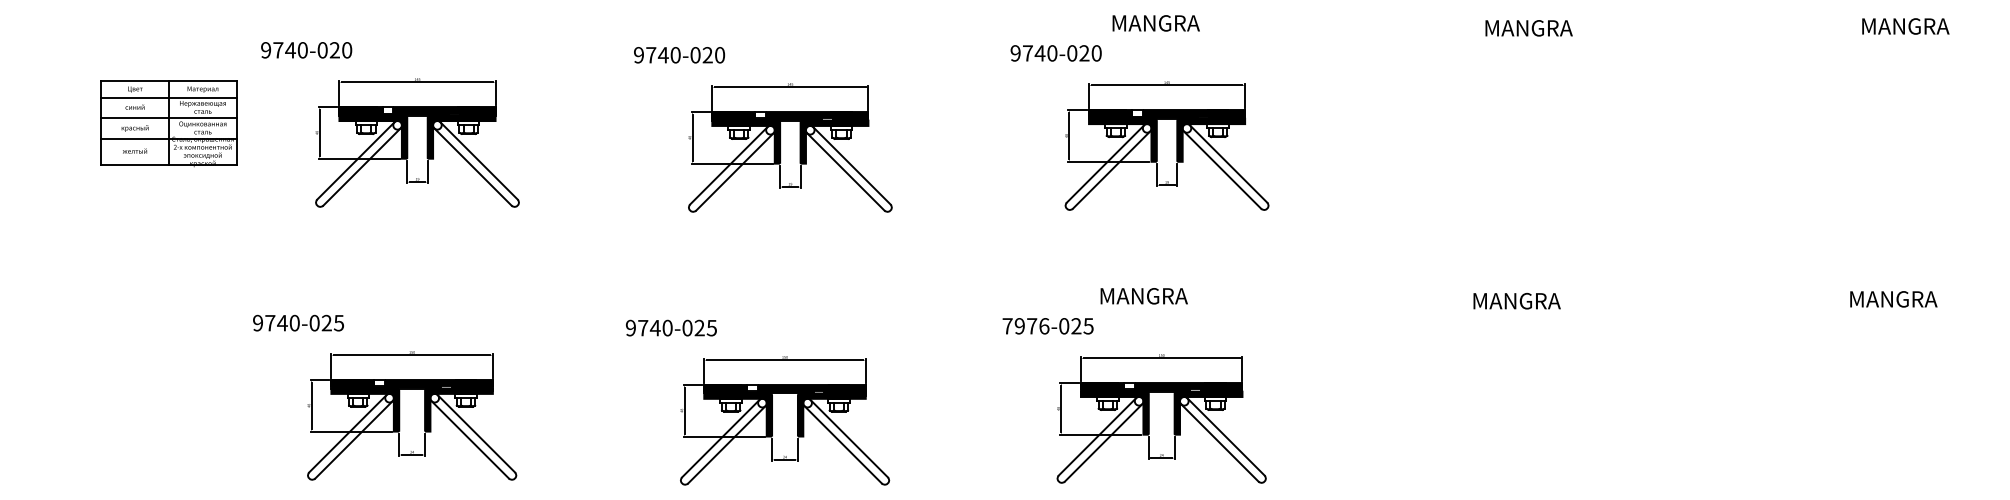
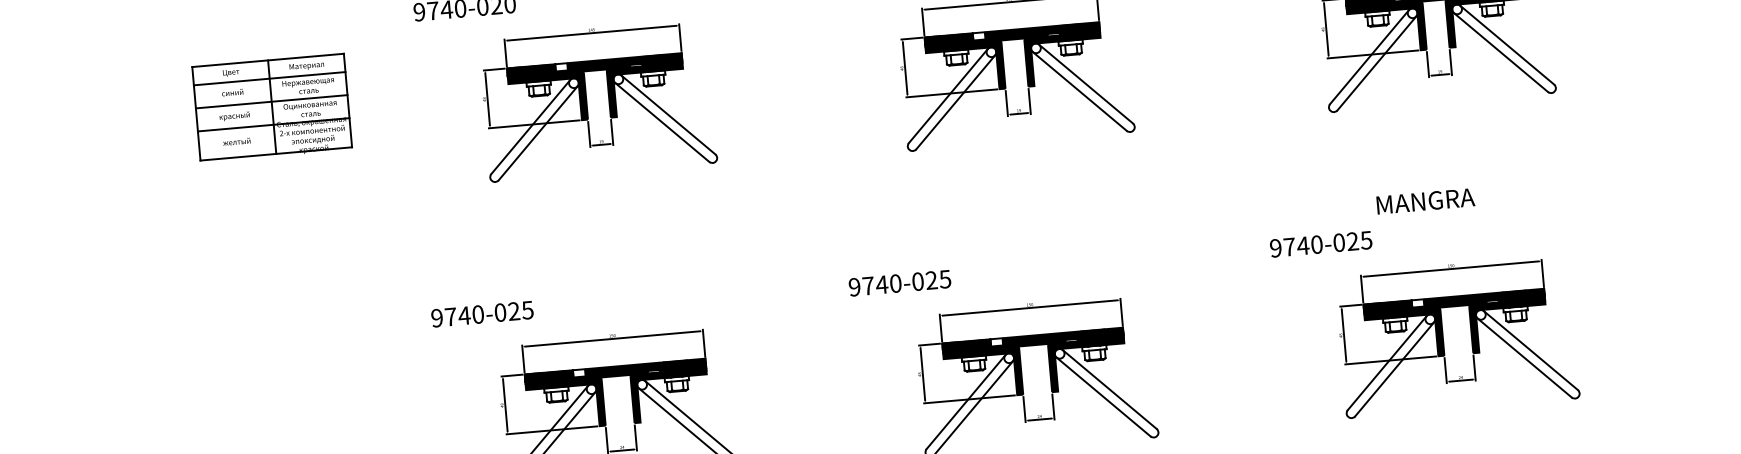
part: (168, 123) -> (271, 107), moved
text: (1025, 326) -> (1295, 246), 7976-025 -> 9740-025

